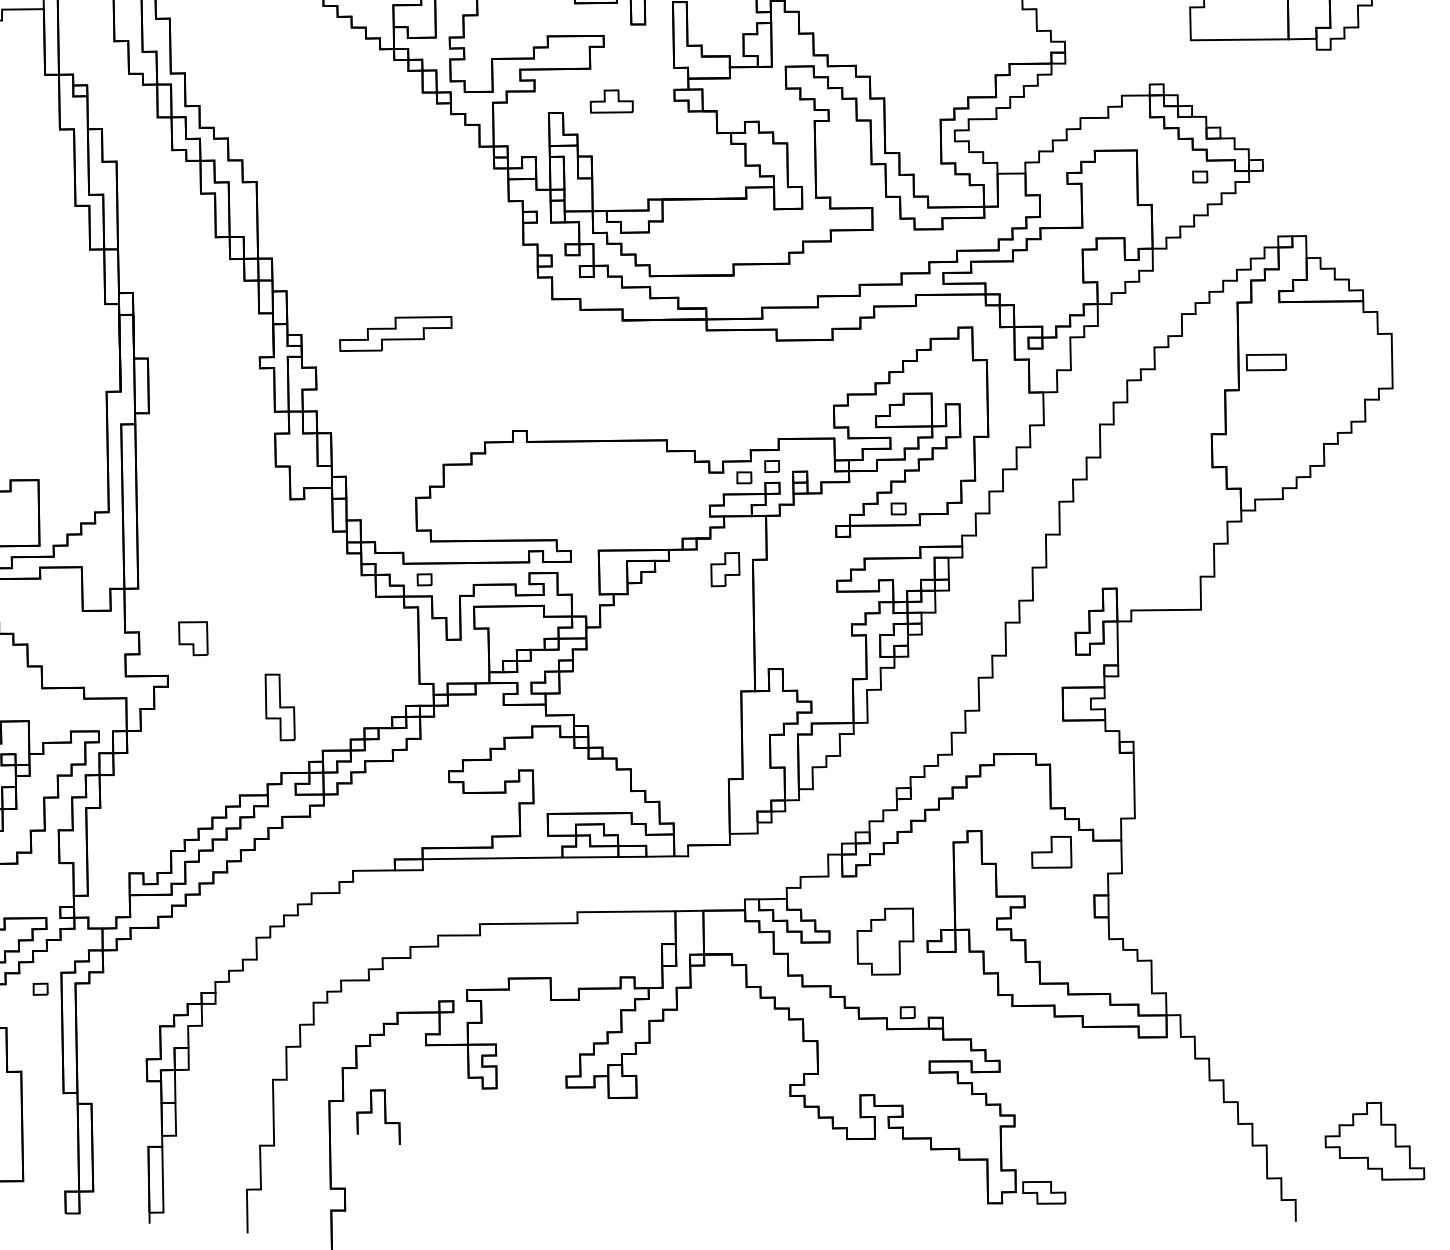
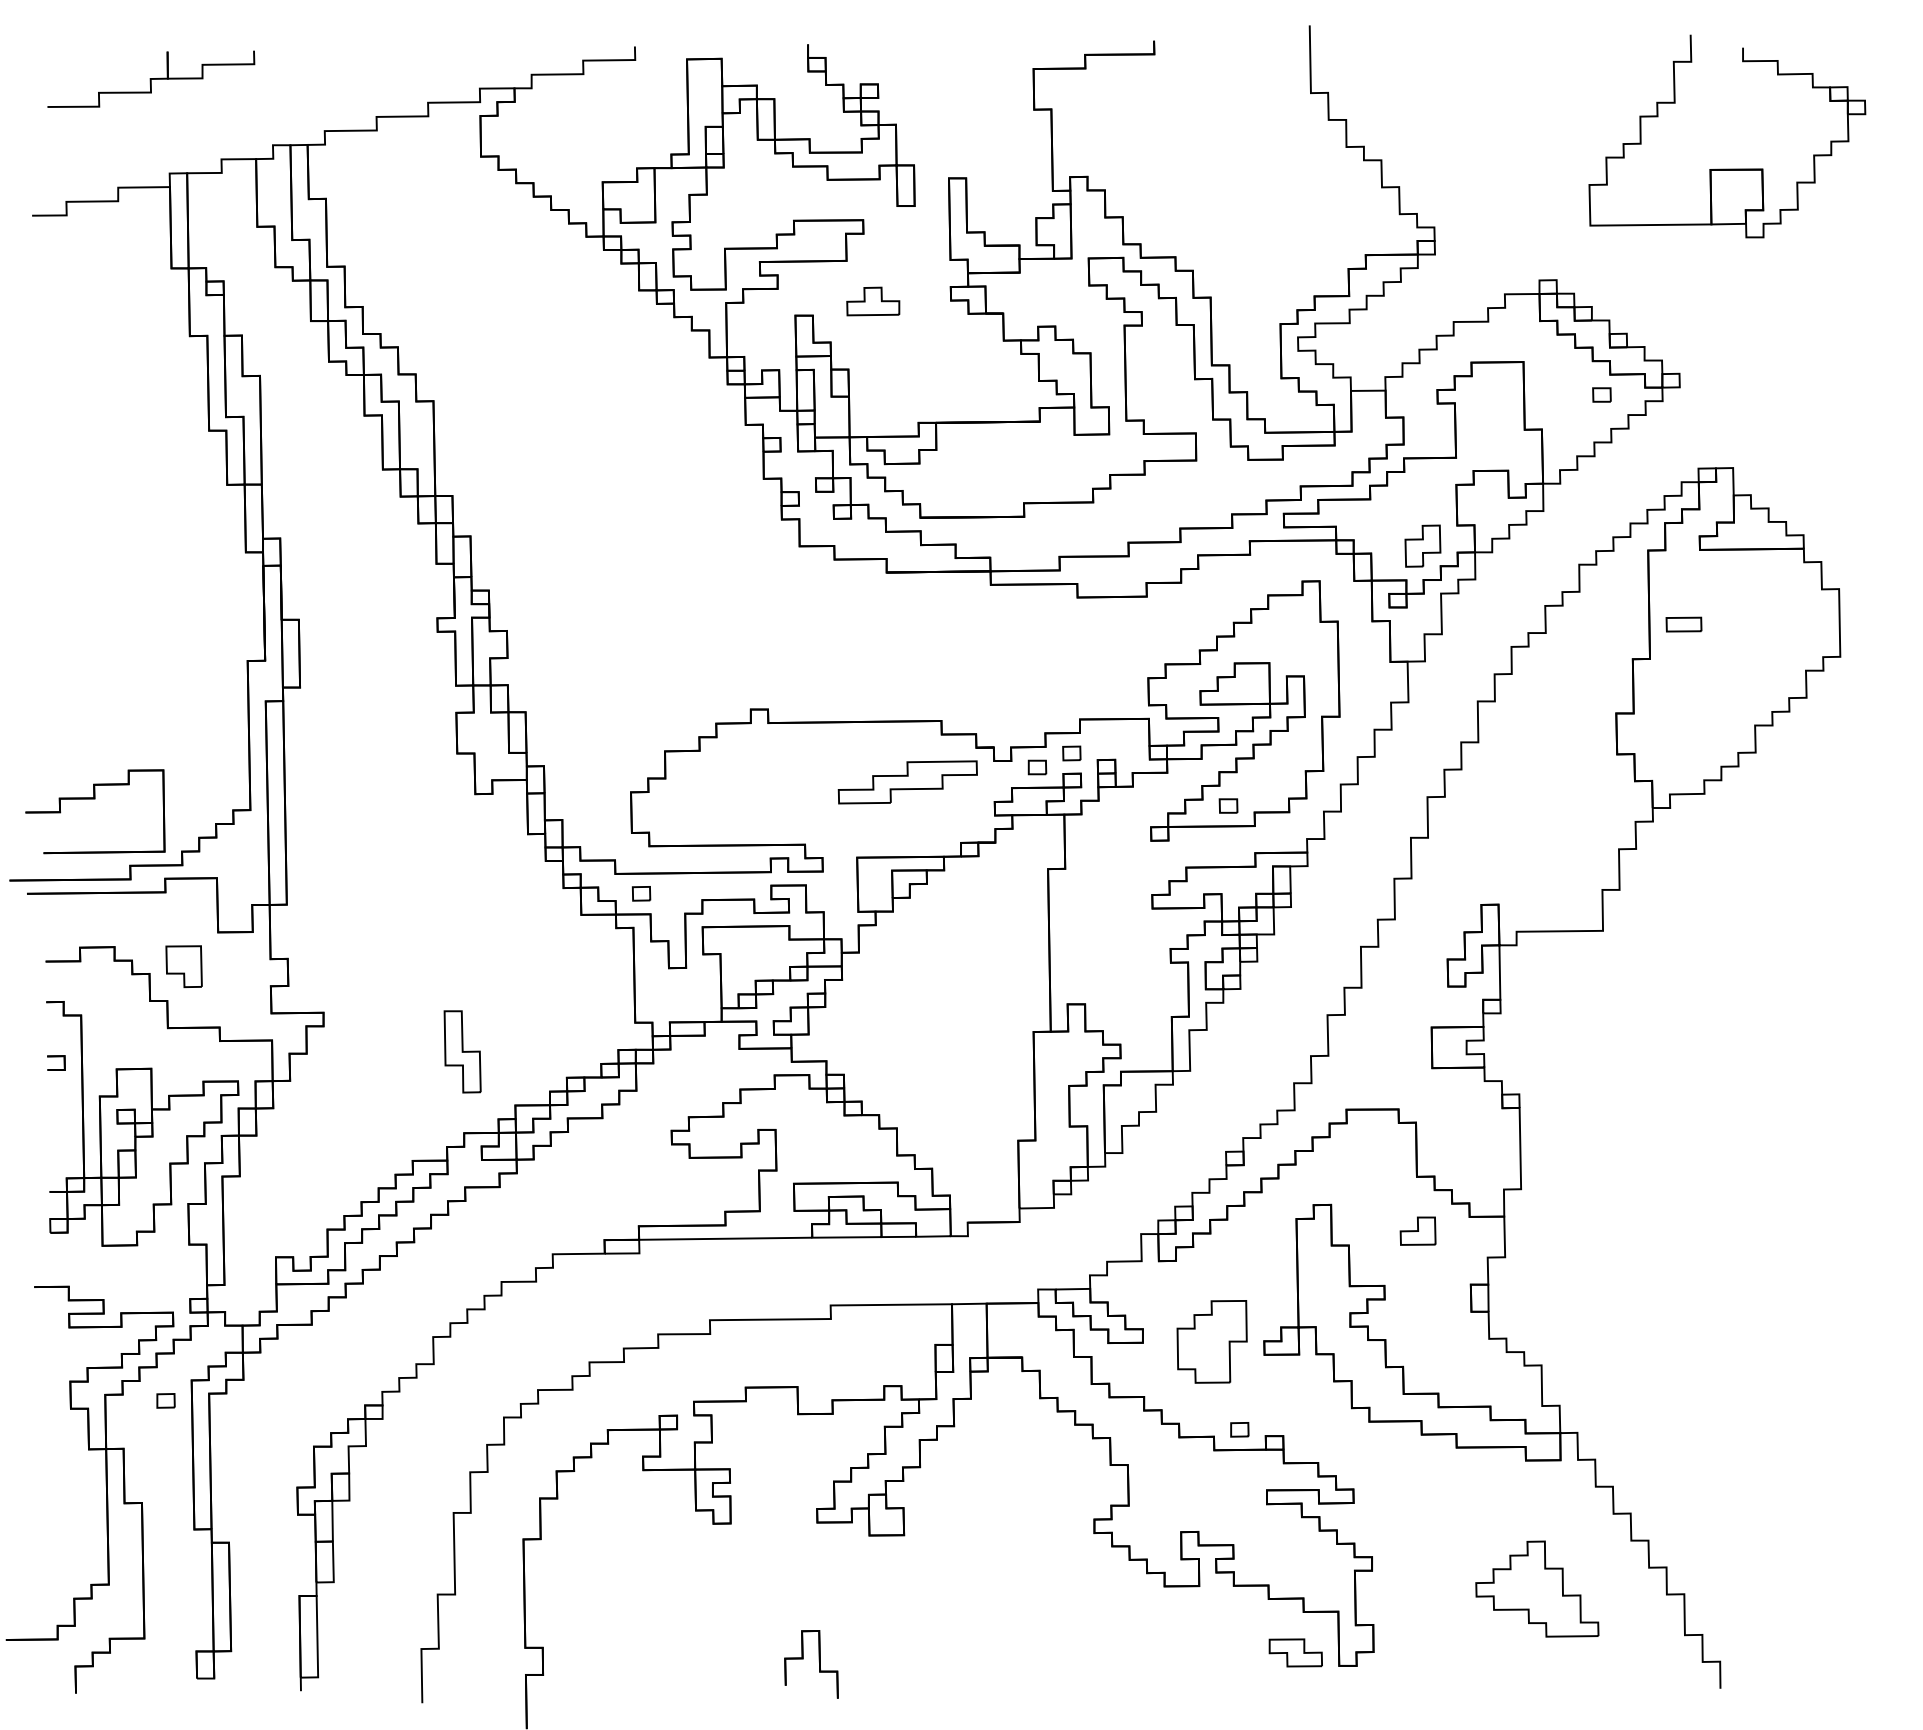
part: (395, 334) -> (907, 782), moved
part: (1266, 362) -> (1683, 624), size x0.71
part: (725, 569) -> (1422, 545), moved
part: (192, 638) -> (183, 966), moved
part: (1051, 851) -> (1417, 1230), size x0.71
part: (385, 1117) -> (819, 1664), moved
part: (1375, 1140) -> (1537, 1588), moved
part: (1043, 1192) -> (1295, 1652), moved

